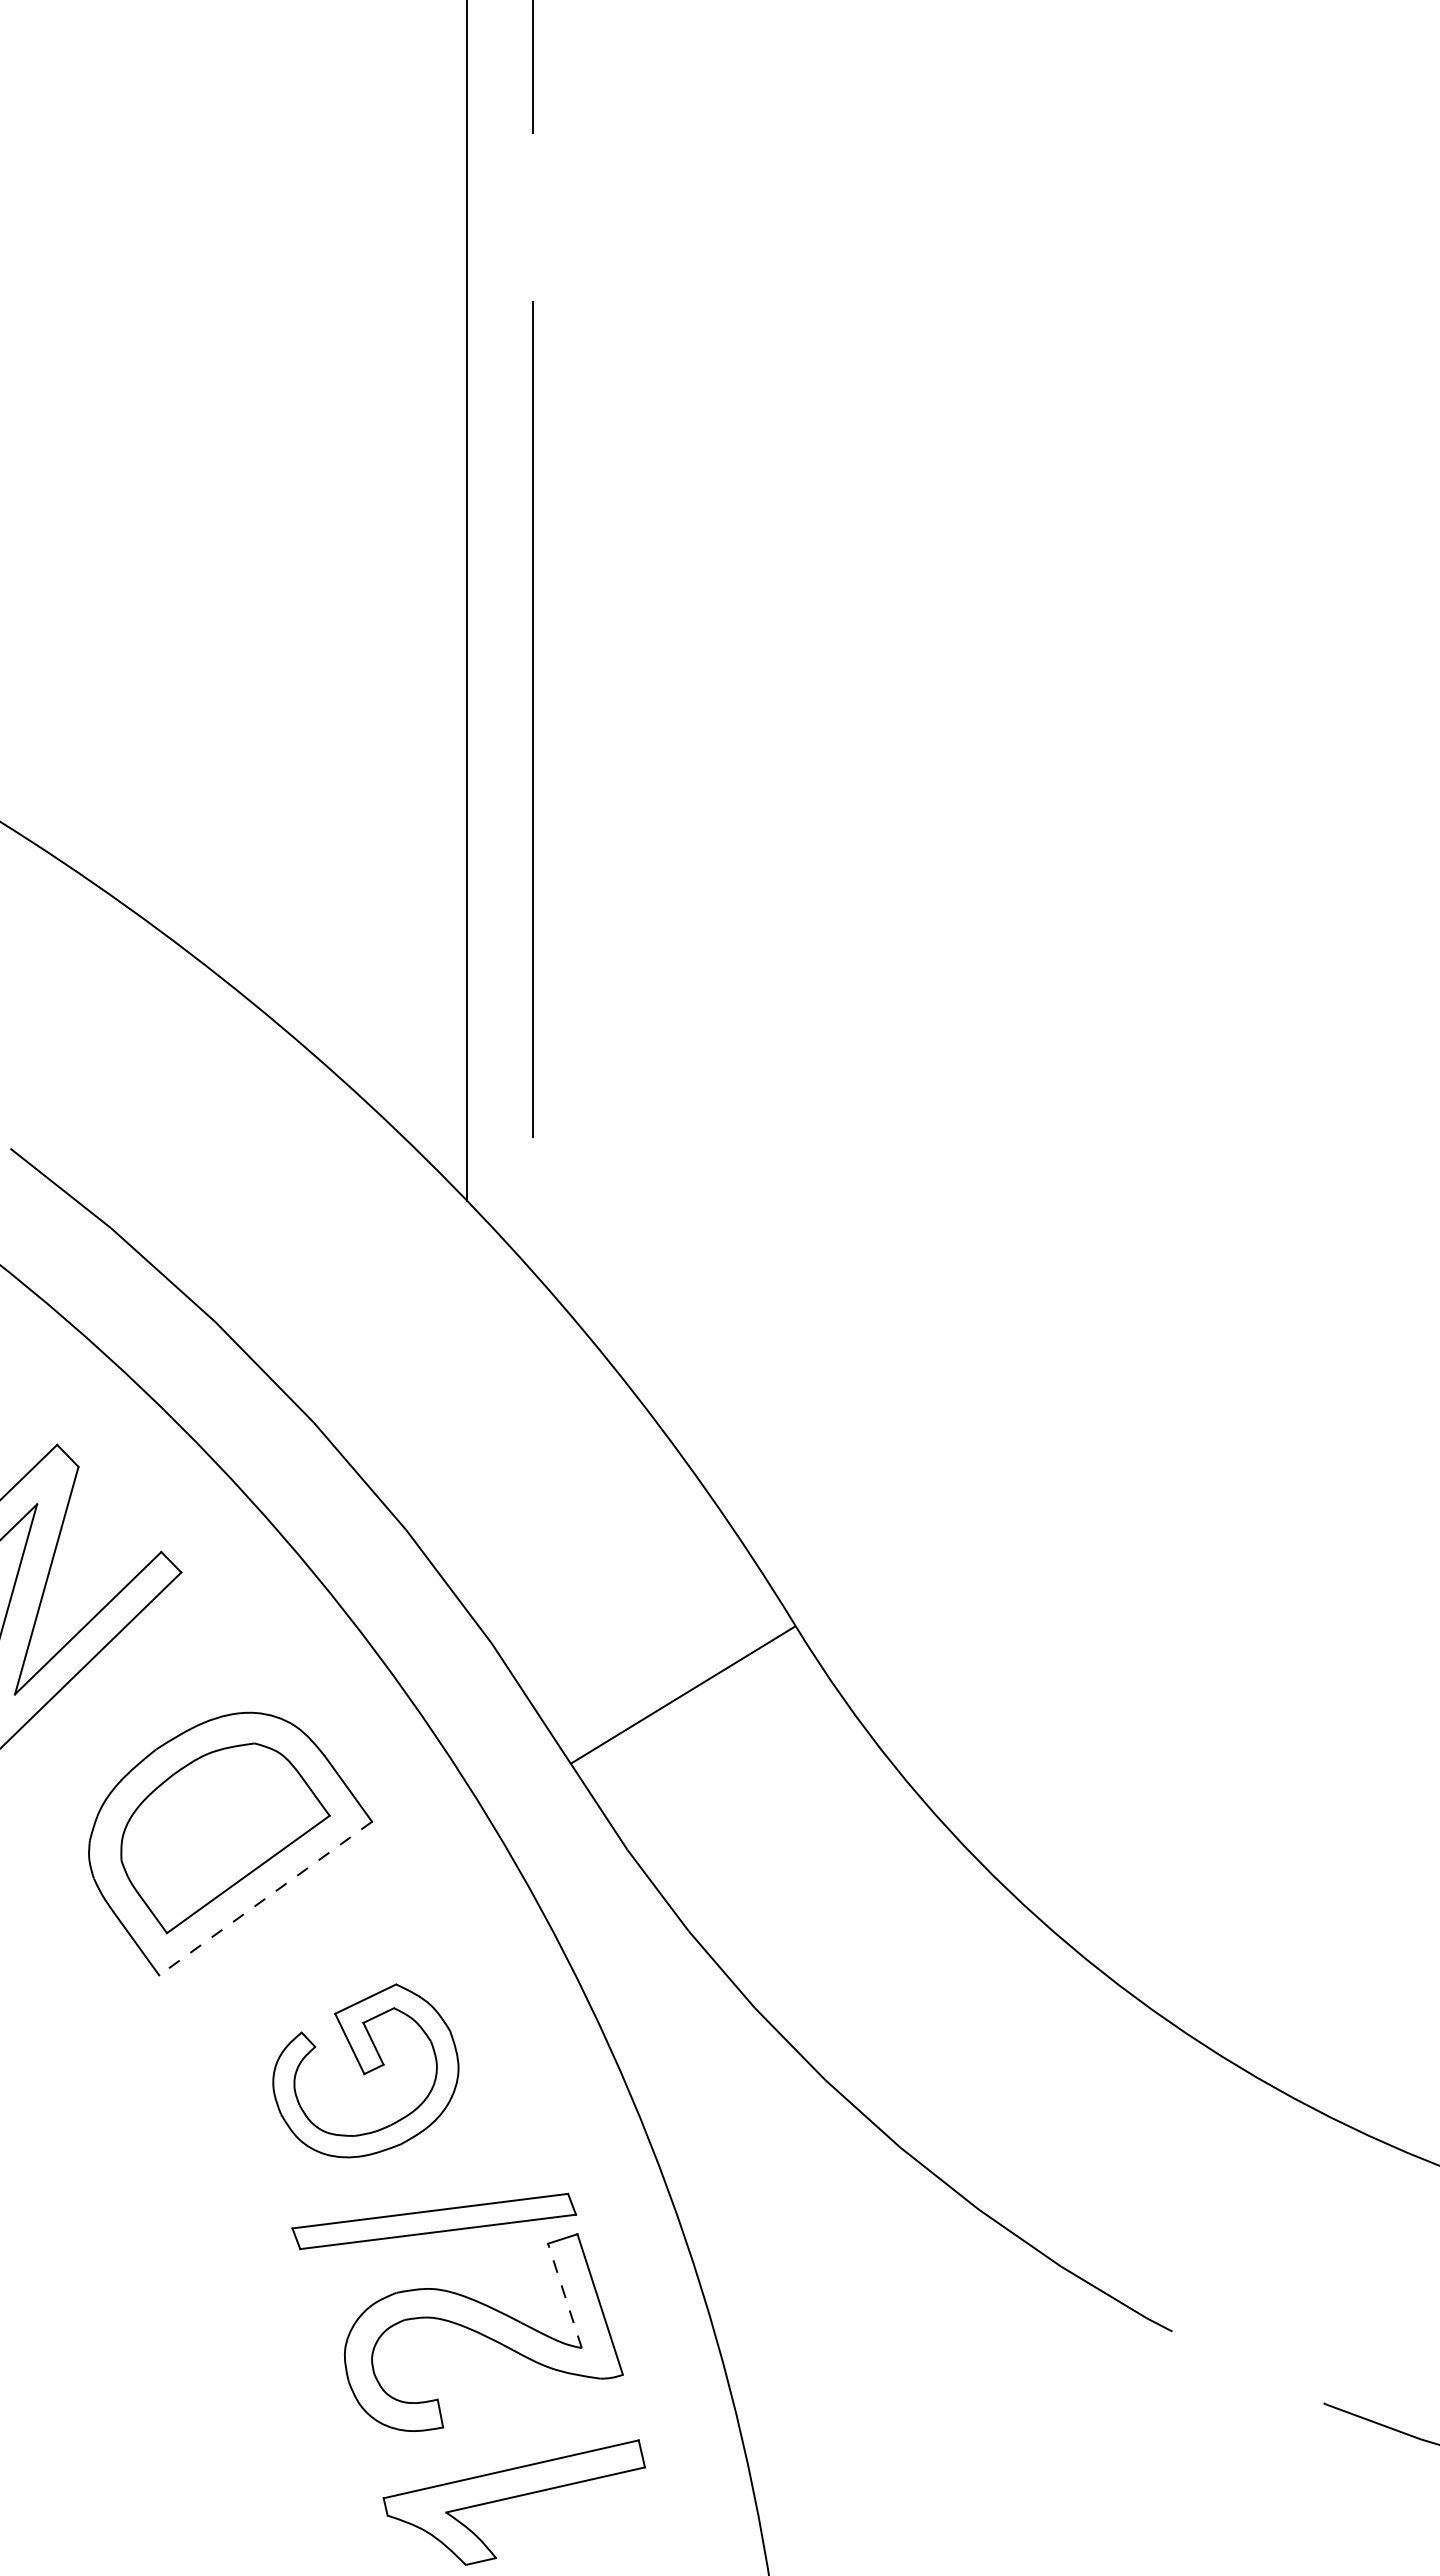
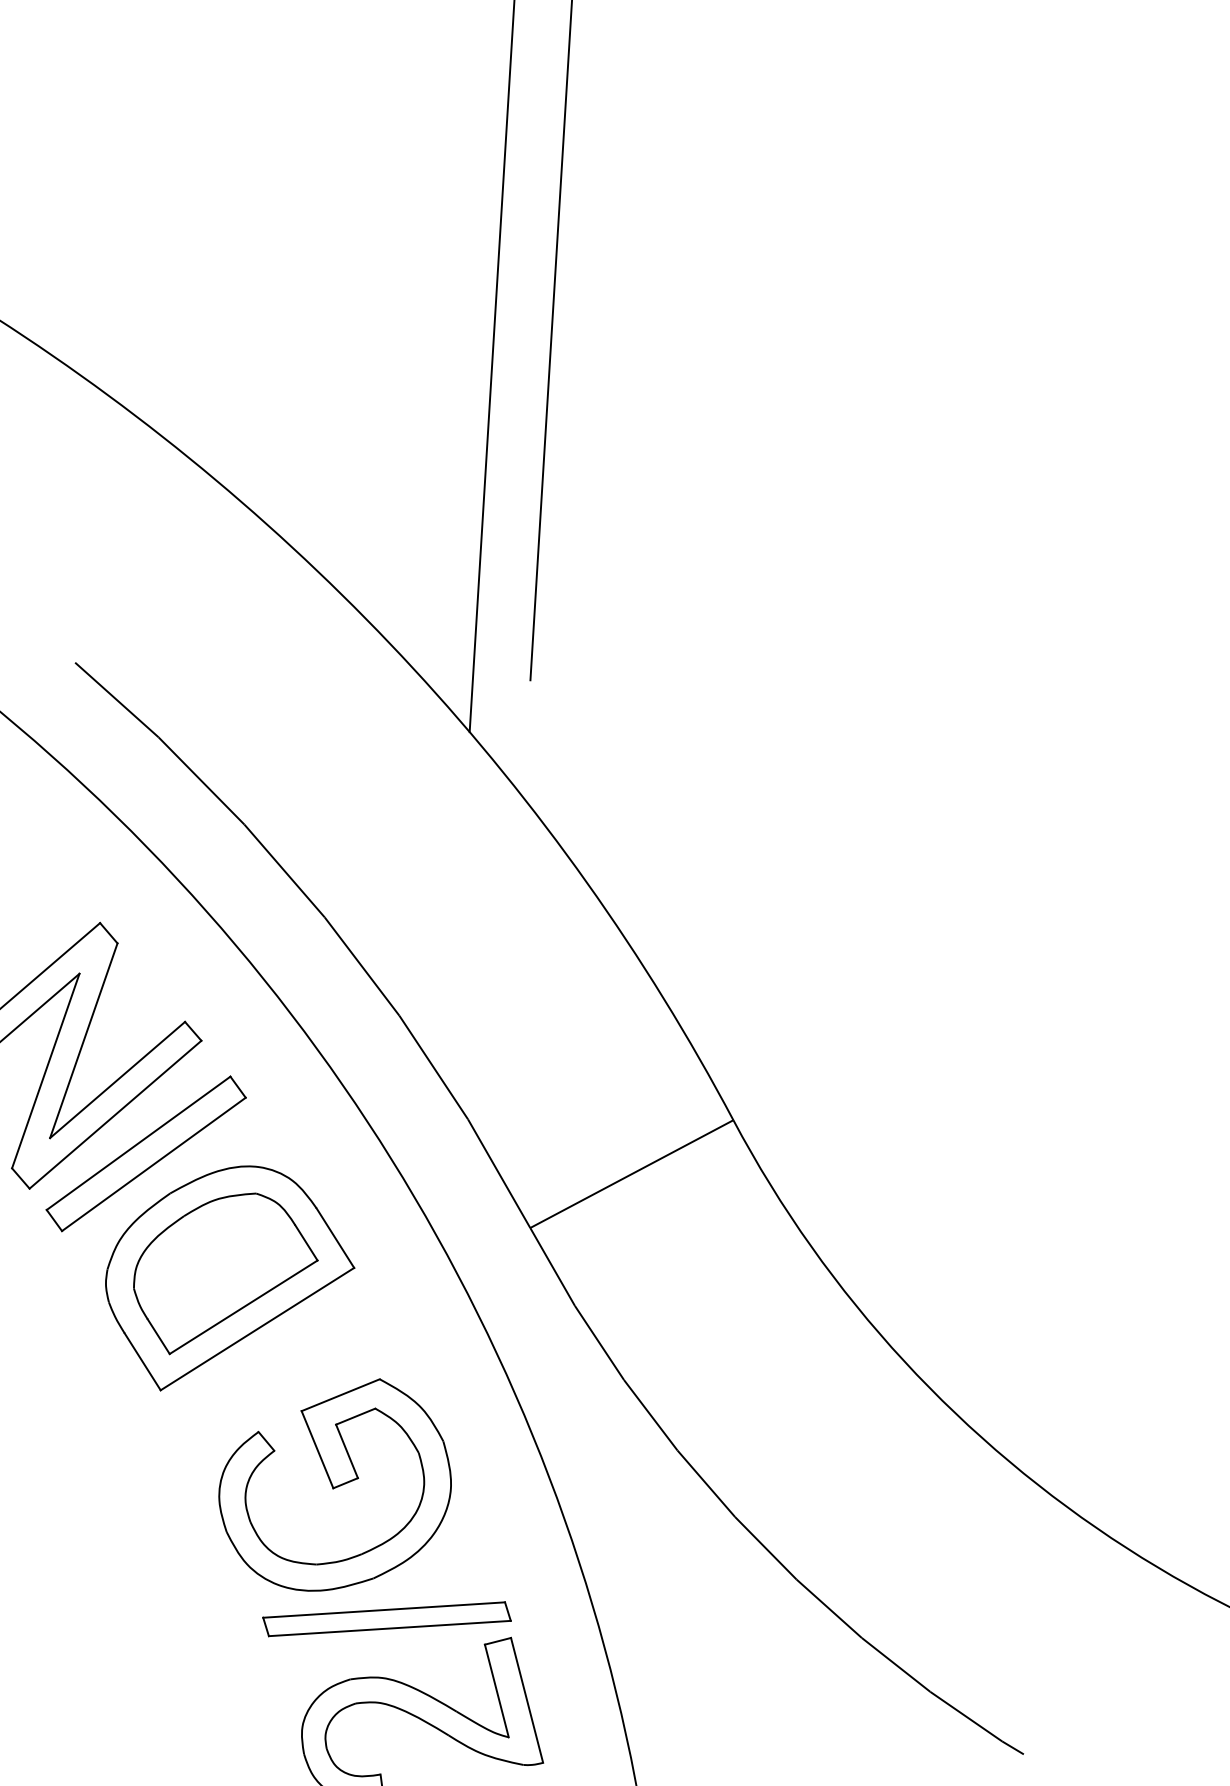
part: (126, 1705) -> (146, 1153), added
line: (265, 1898) -> (257, 1329), dashed -> solid
part: (365, 2070) -> (335, 1484), size x1.43
line: (564, 2295) -> (496, 1690), dashed -> solid

